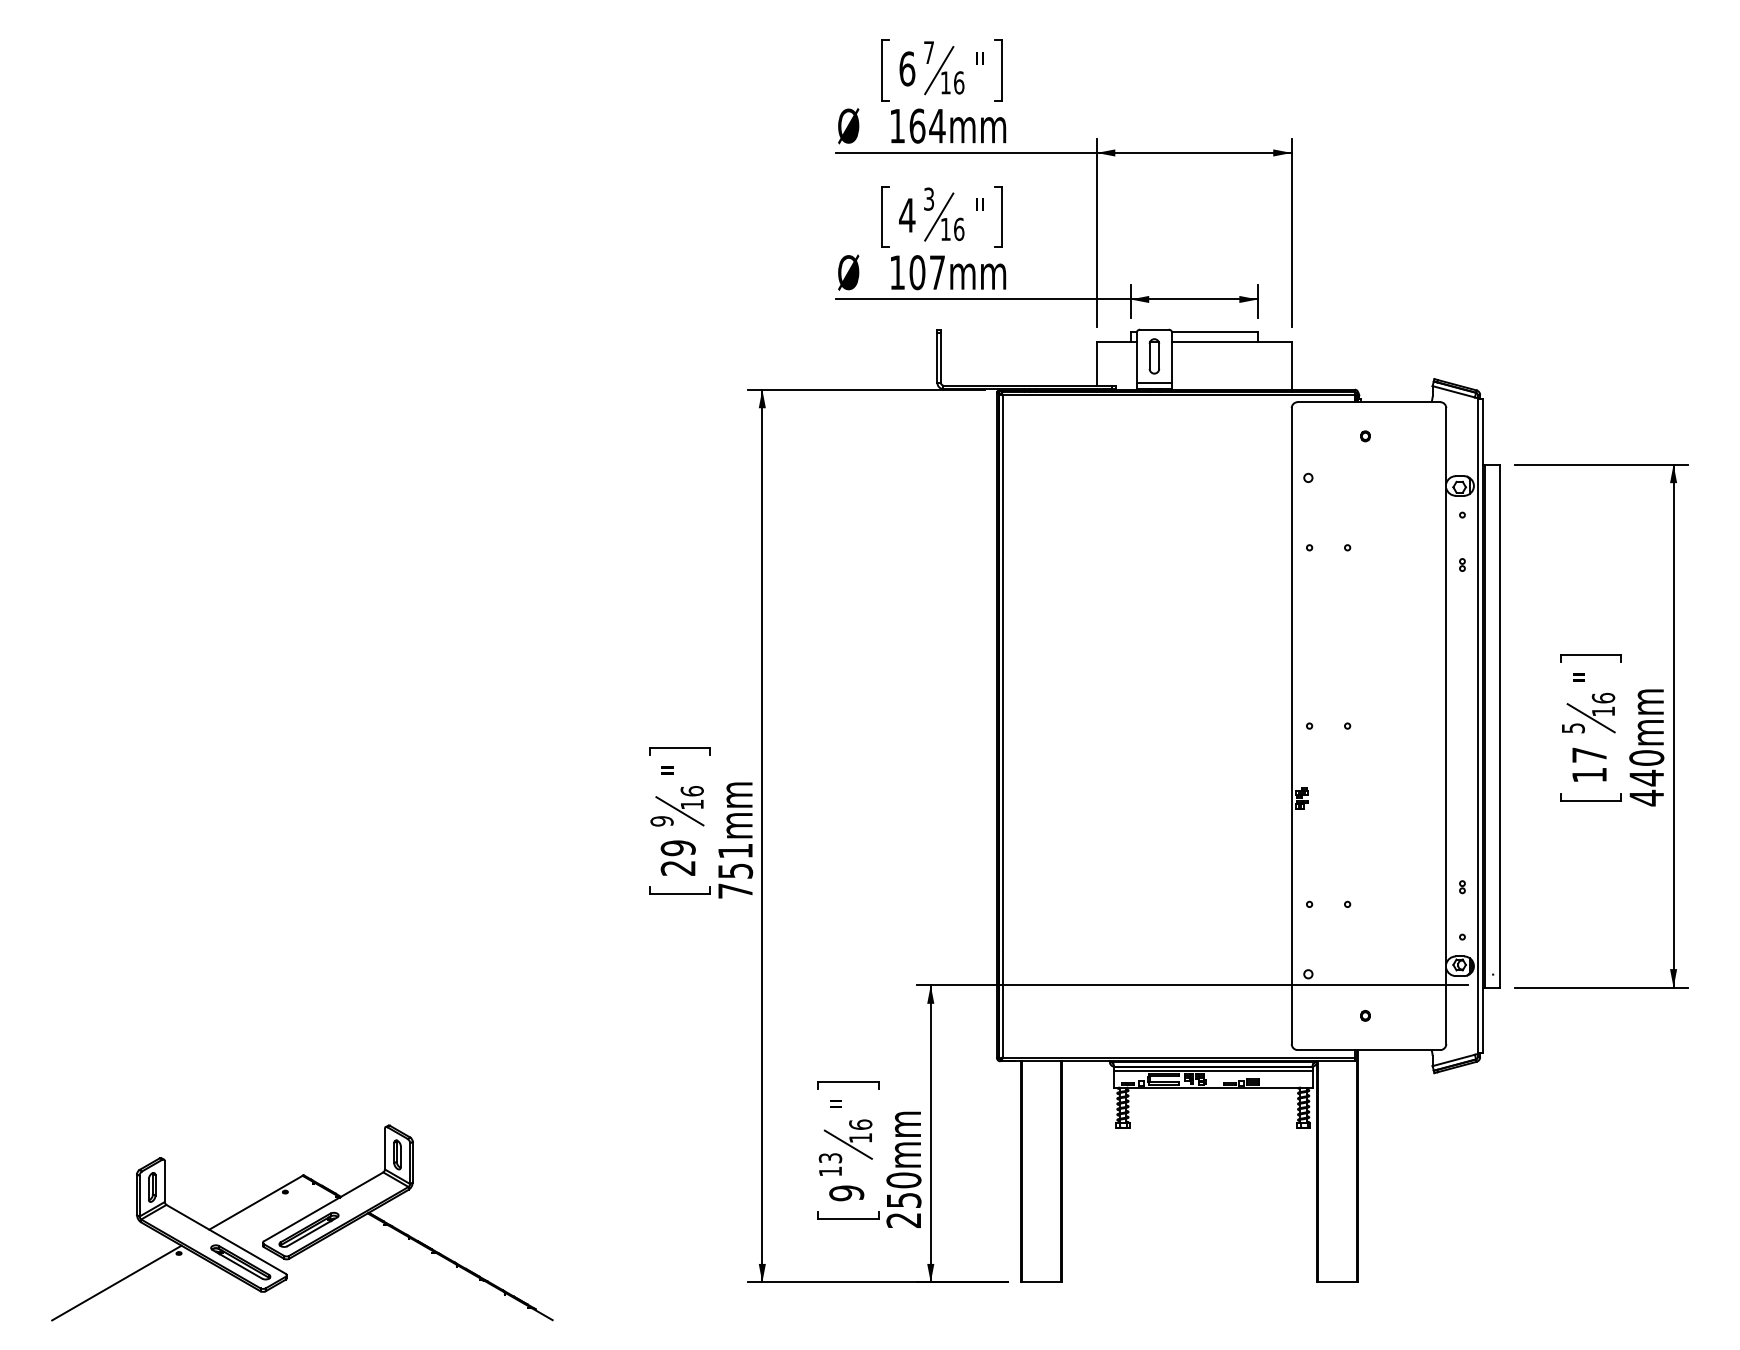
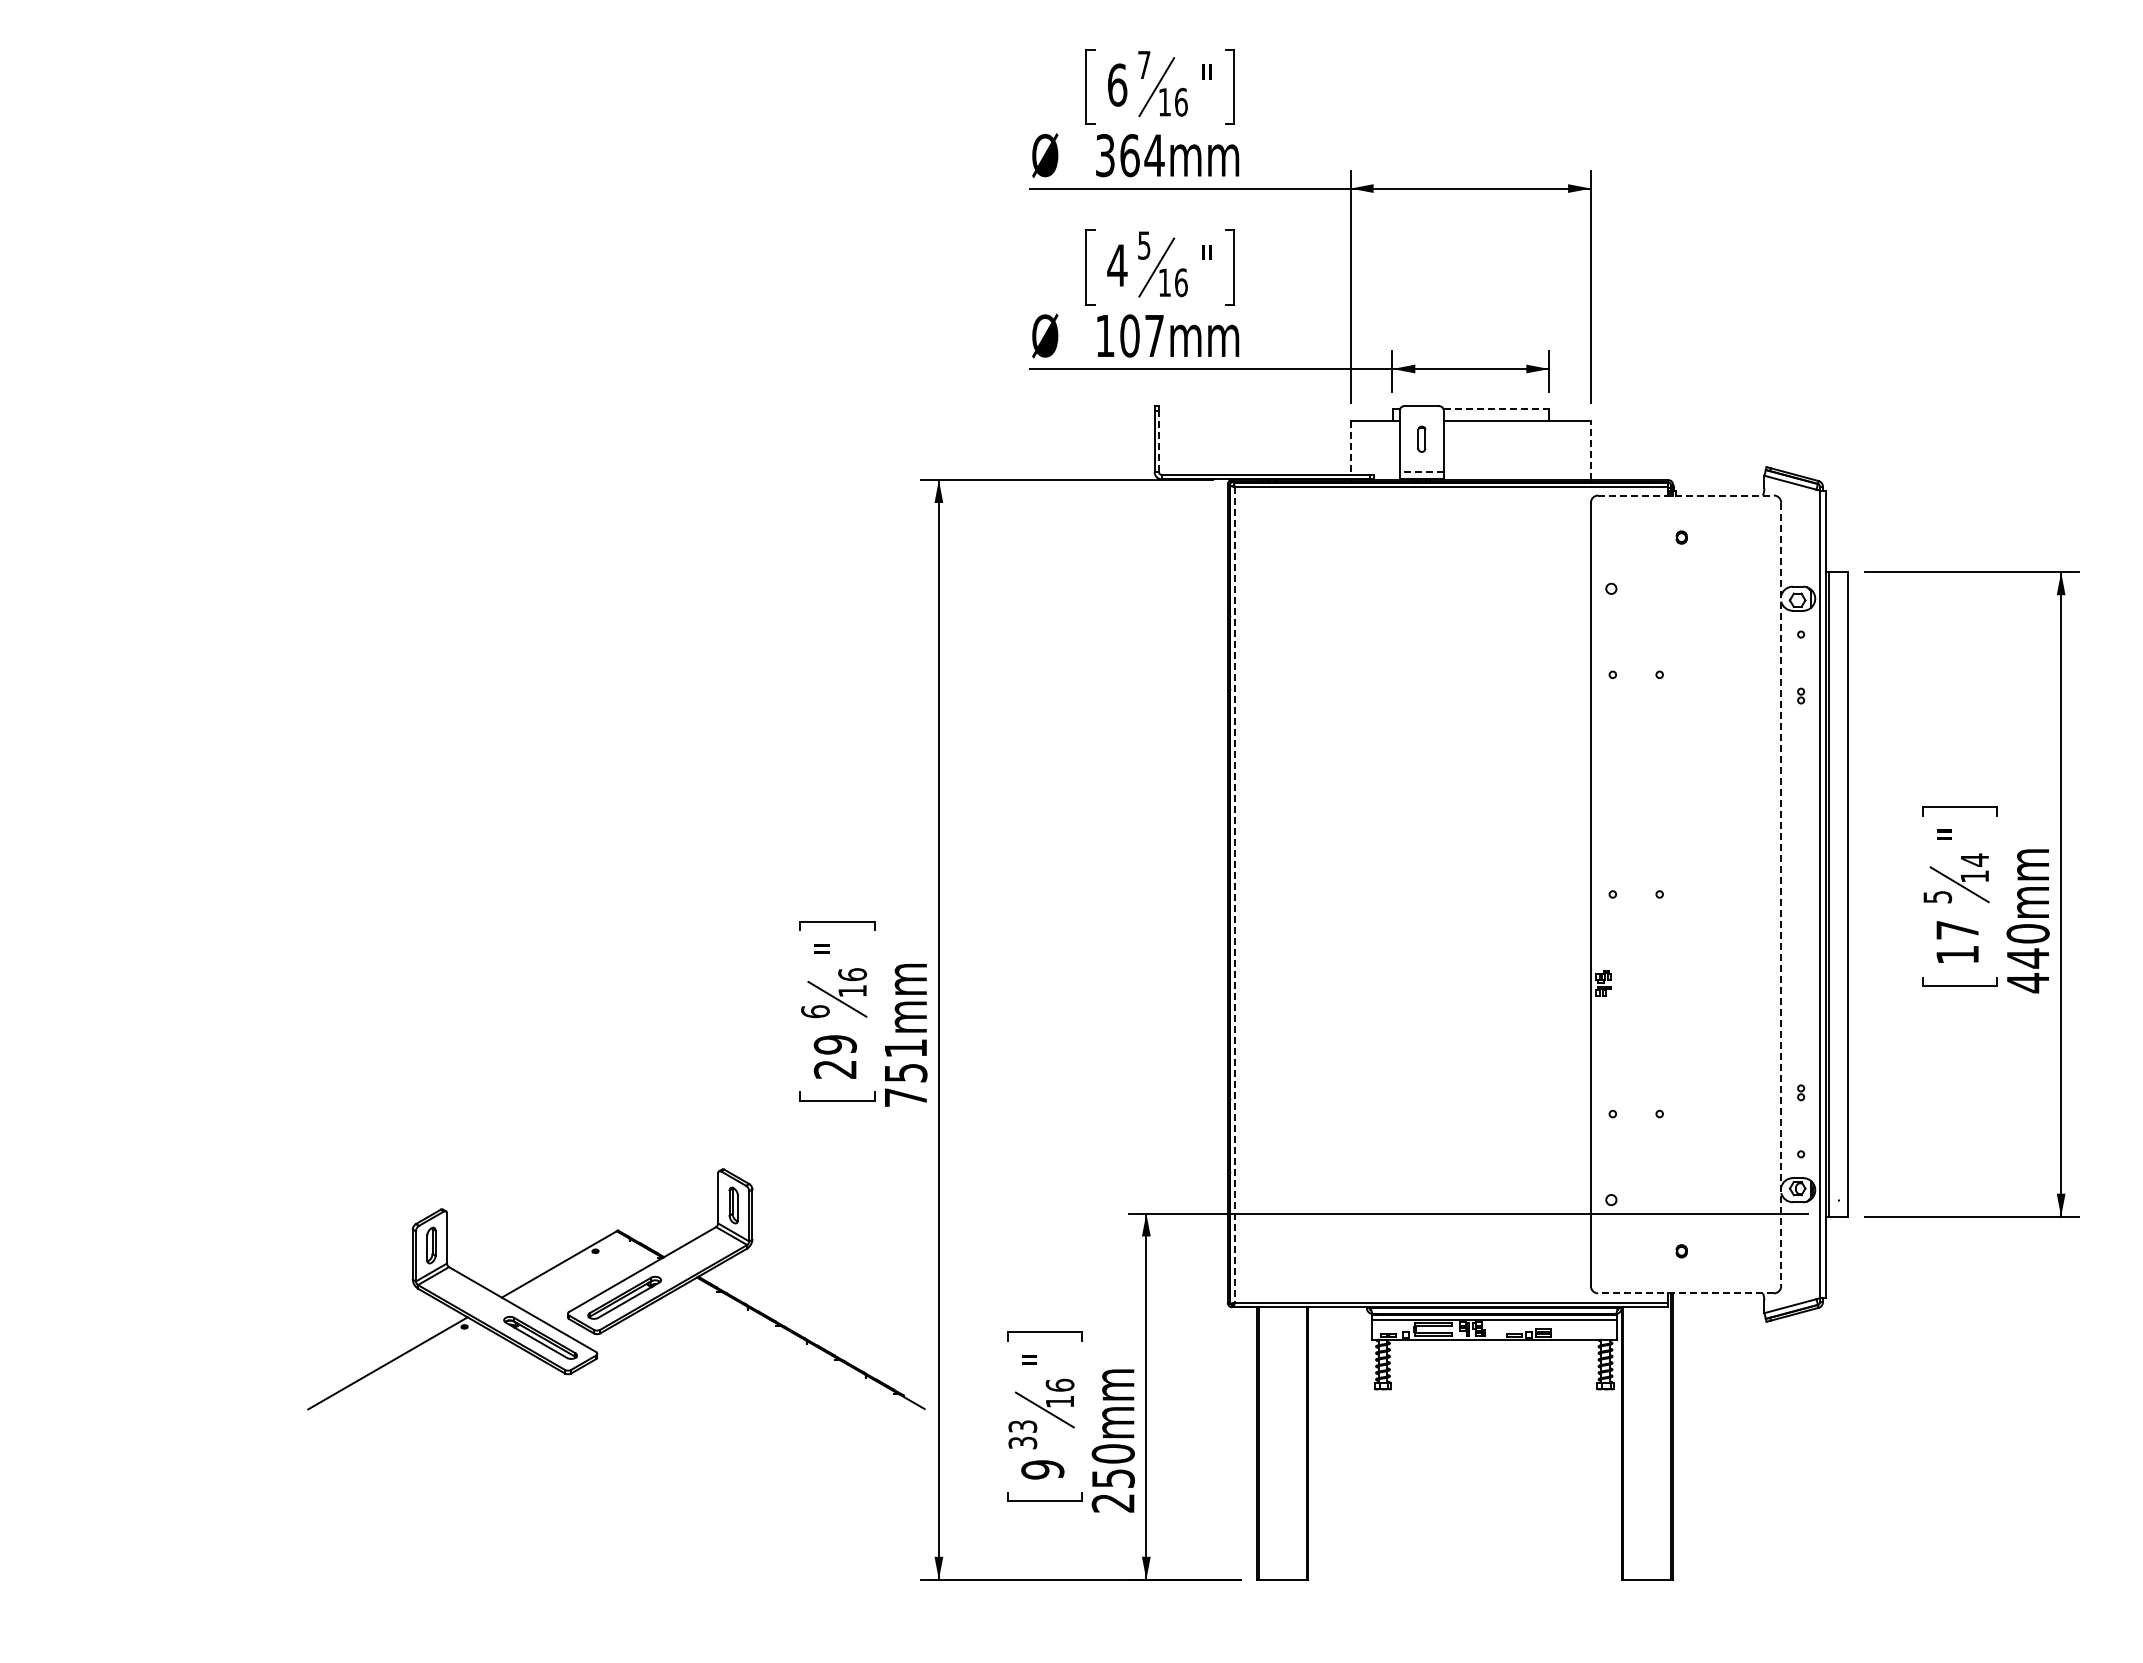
text: (897, 126) -> (1105, 155), 164mm -> 364mm
text: (929, 199) -> (1144, 245), 3 -> 5
line: (1215, 332) -> (1496, 409), solid -> dashed
part: (1154, 356) -> (1421, 439), size x0.6
line: (941, 358) -> (1159, 441), solid -> dashed
line: (1096, 364) -> (1350, 448), solid -> dashed
line: (1291, 365) -> (1590, 450), solid -> dashed
line: (1154, 383) -> (1421, 472), solid -> dashed
line: (1369, 402) -> (1686, 495), solid -> dashed
text: (1603, 697) -> (1974, 859), 16 -> 14
line: (1002, 726) -> (1234, 894), solid -> dashed
line: (1446, 726) -> (1781, 894), solid -> dashed
text: (662, 821) -> (815, 1011), 9 -> 6
line: (1369, 1050) -> (1686, 1293), solid -> dashed
text: (830, 1171) -> (1022, 1442), 13 -> 33
part: (302, 1223) -> (616, 1289), moved

